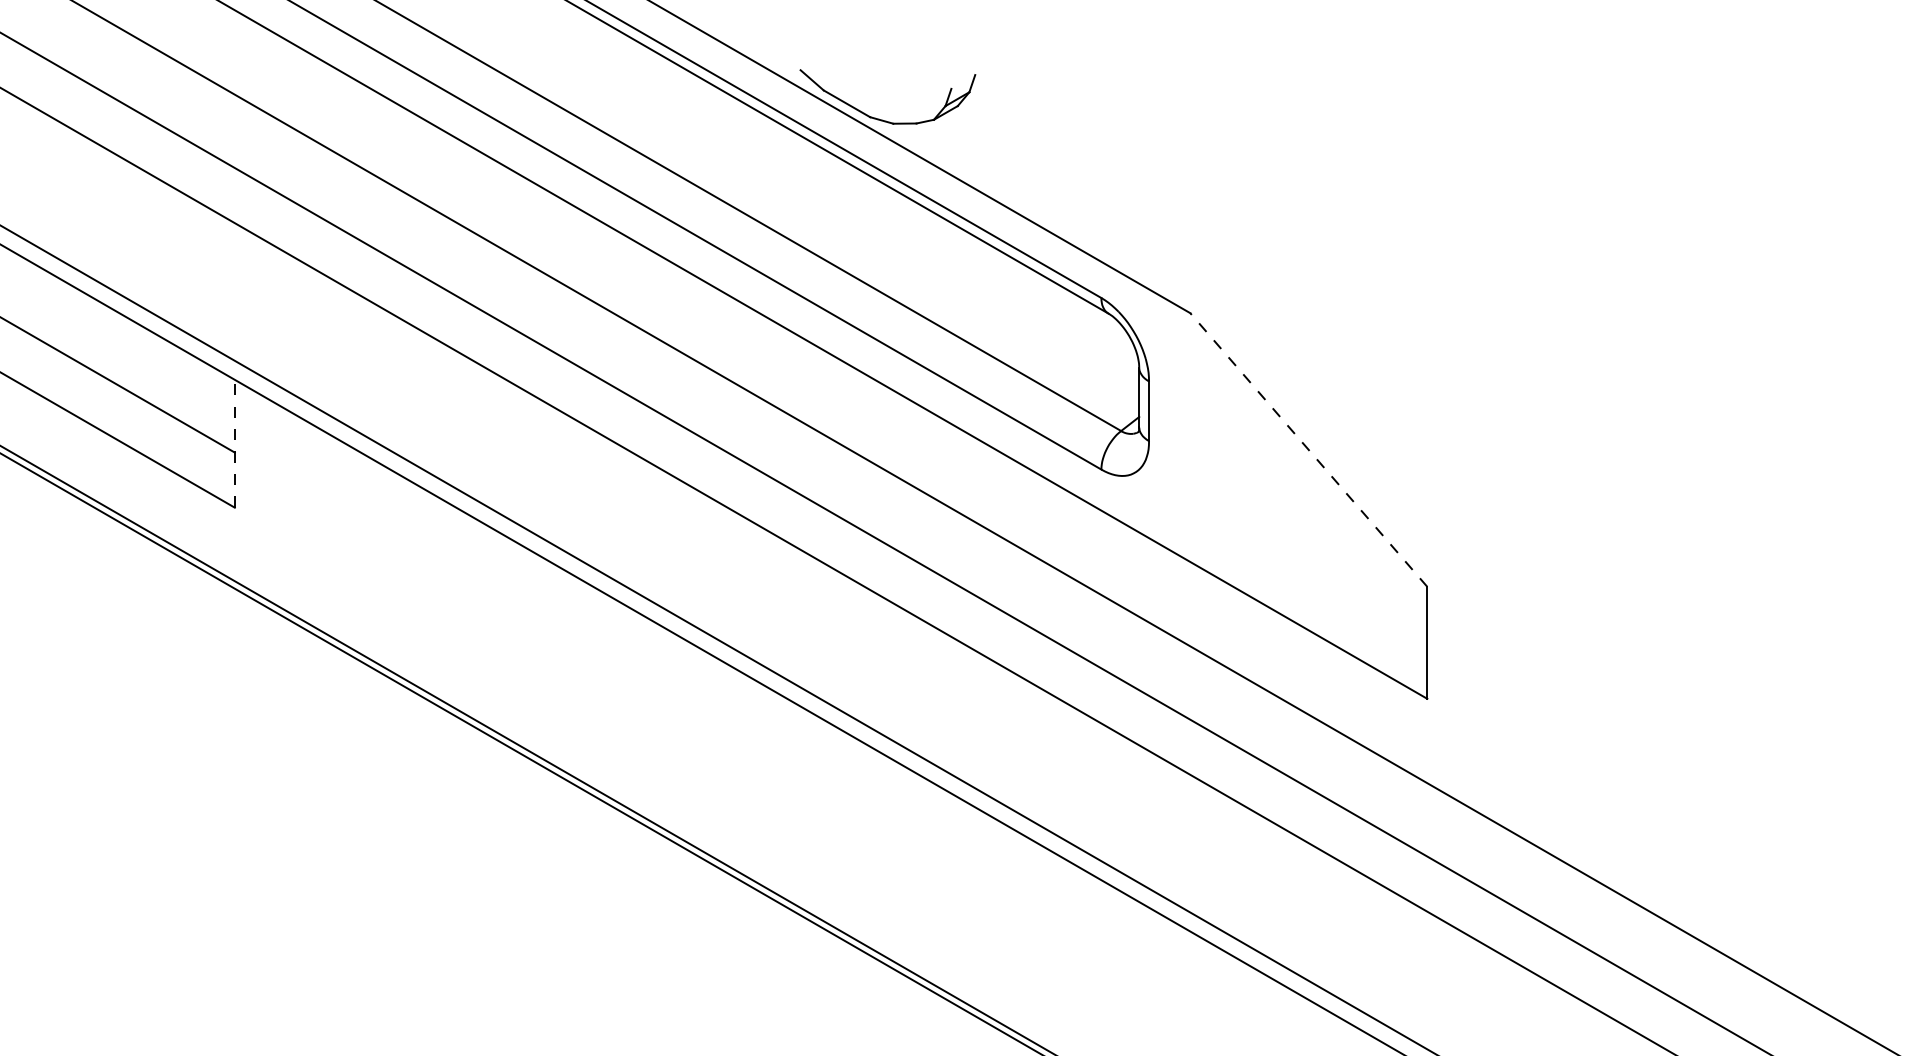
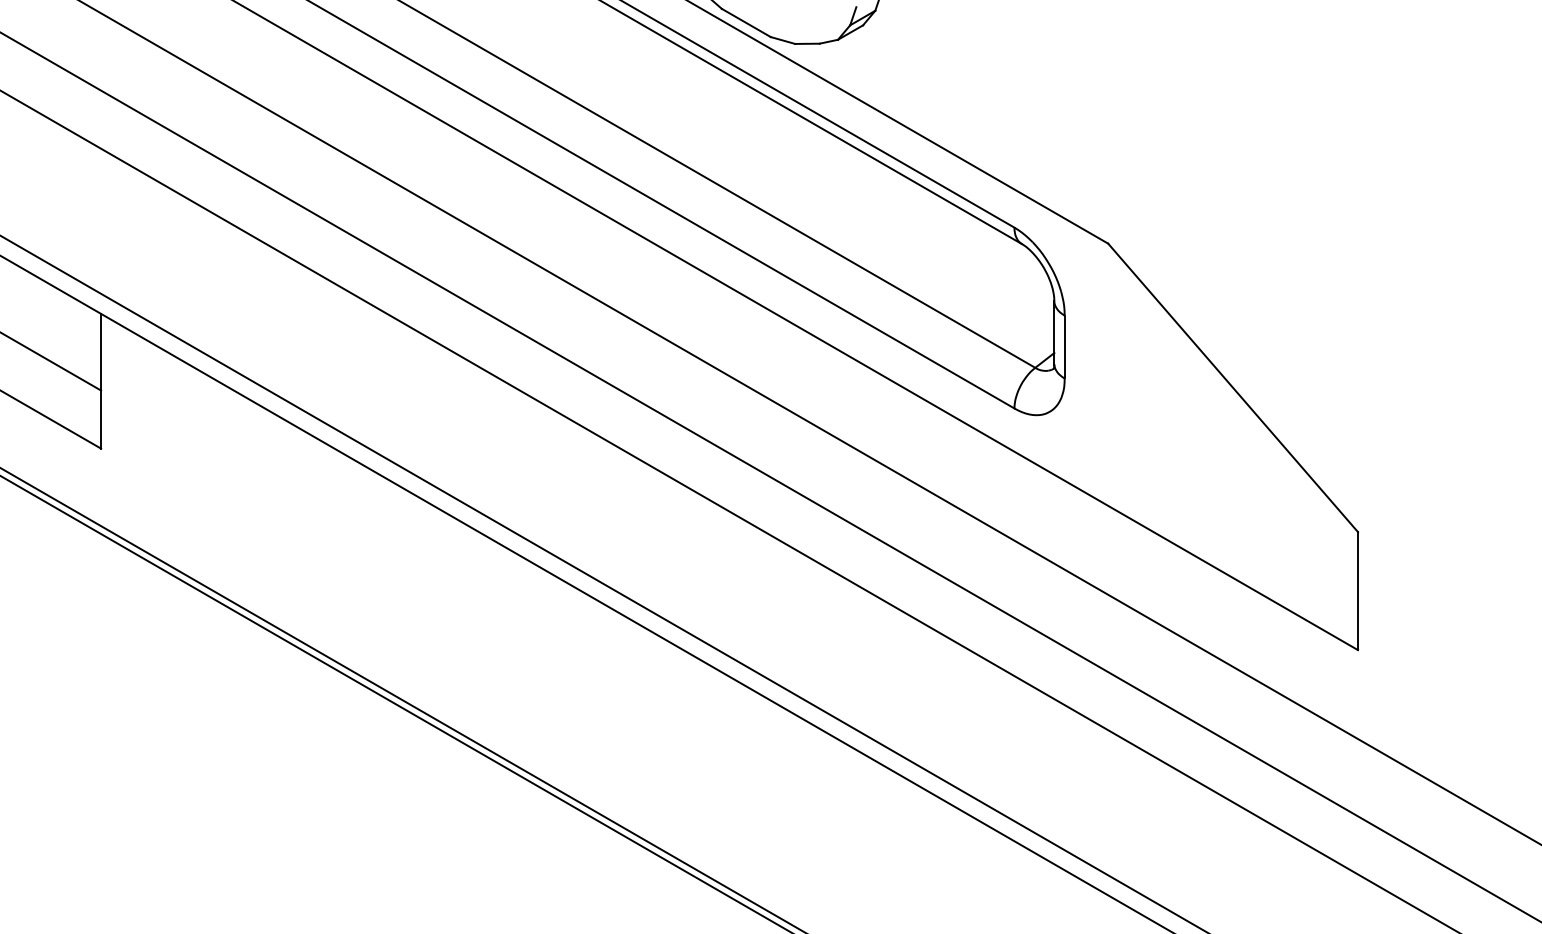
line: (234, 443) -> (100, 380), dashed -> solid
line: (1308, 449) -> (1232, 387), dashed -> solid

